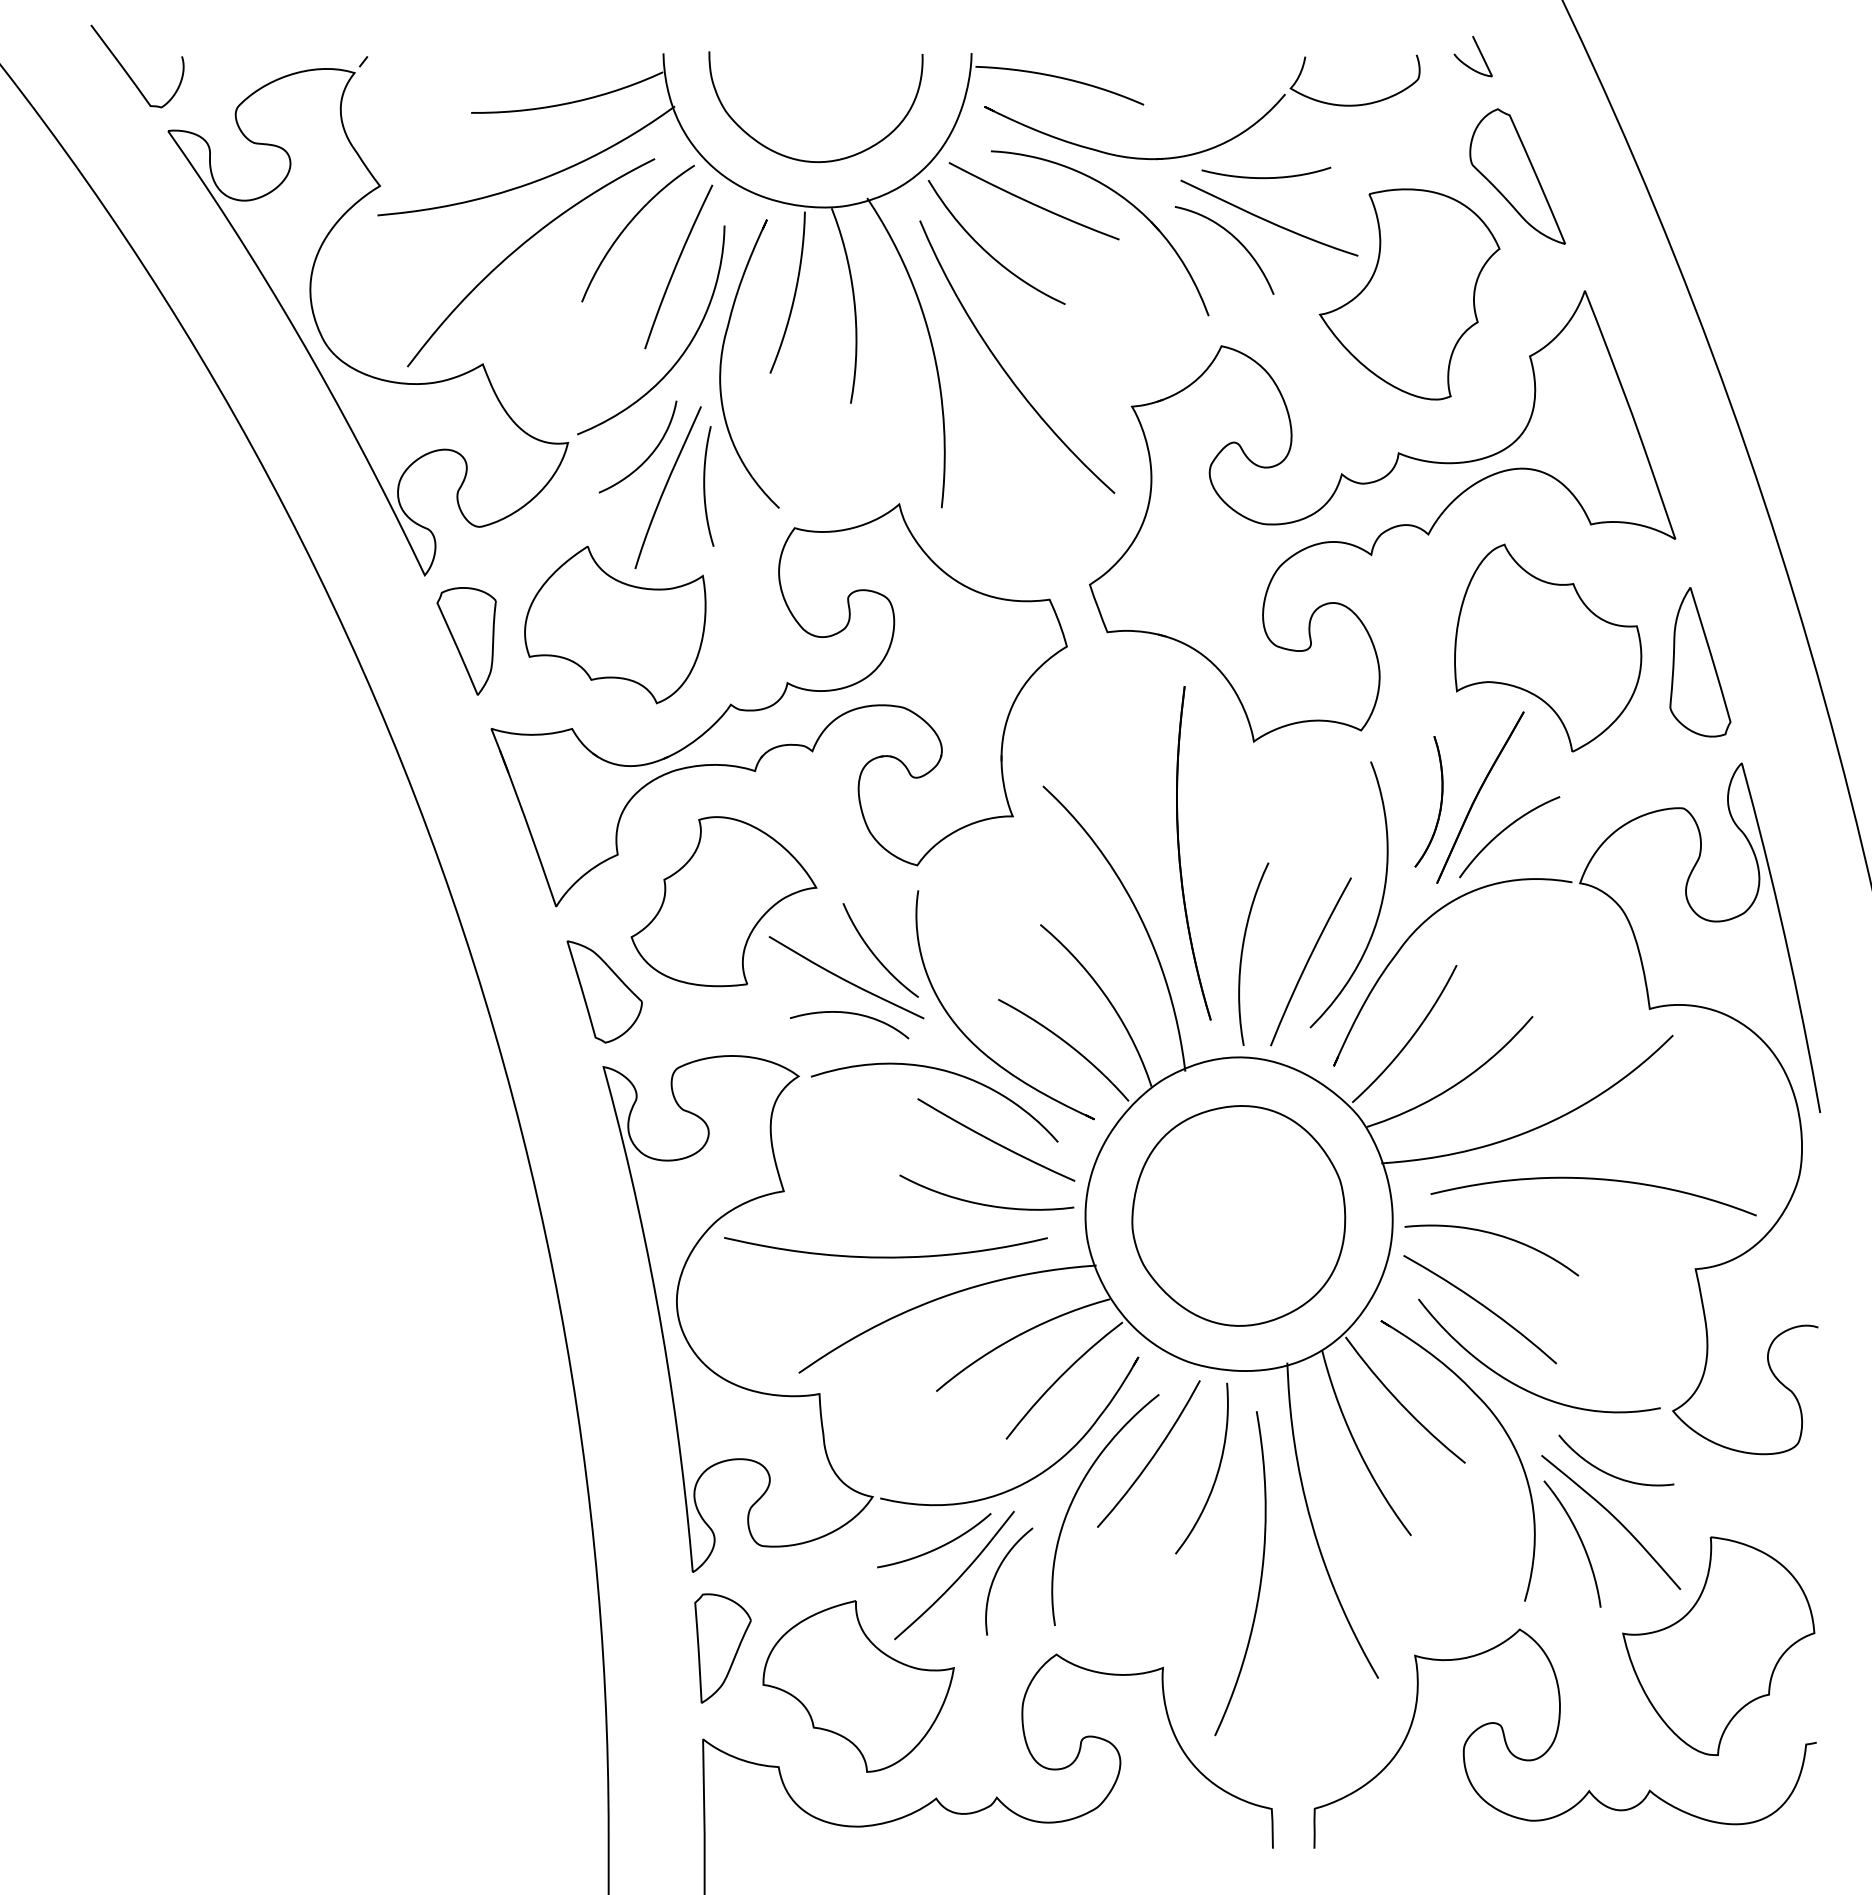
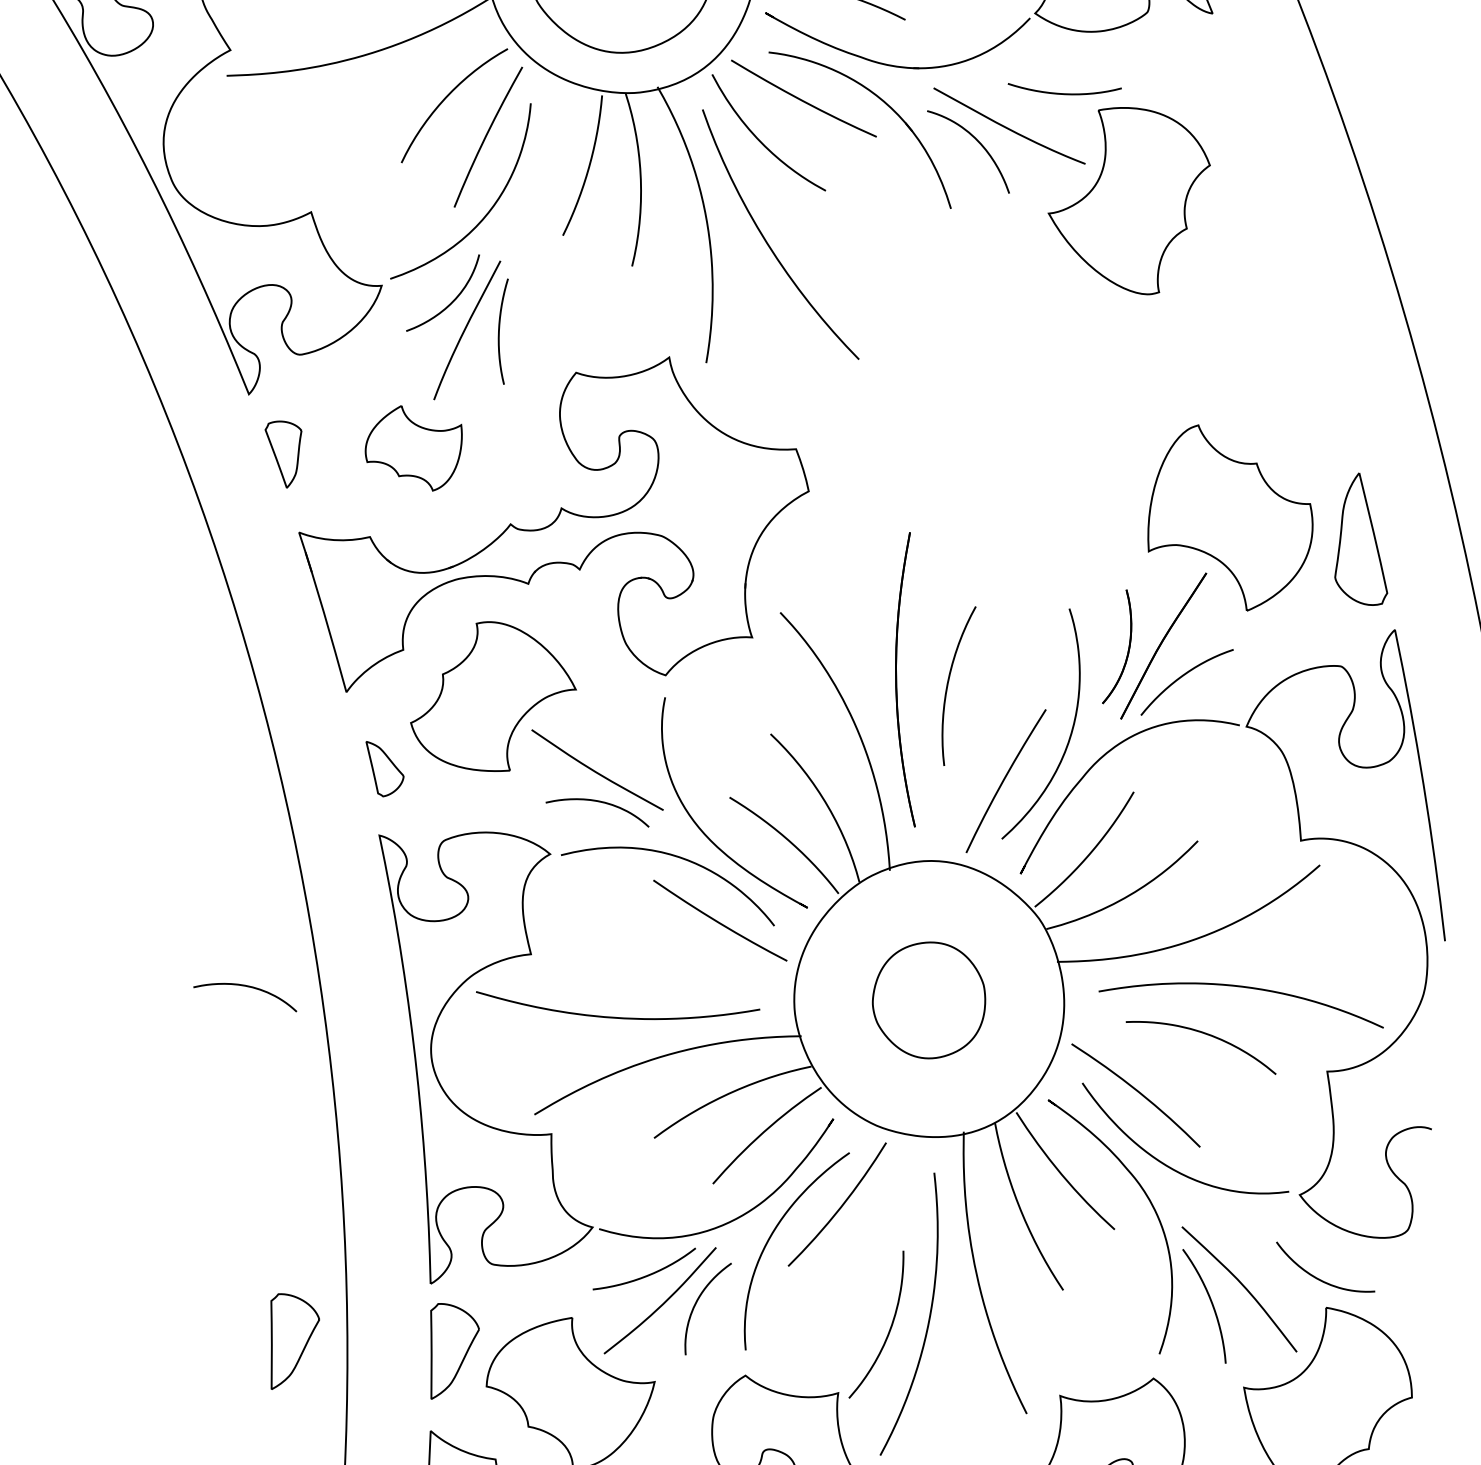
part: (1517, 176) -> (1229, 102), removed
curve: (1266, 177) -> (1064, 93), moved
curve: (518, 249) -> (348, 113), removed
curve: (722, 359) -> (521, 220), removed
part: (1382, 516) -> (1092, 394), removed
part: (615, 624) -> (413, 447), size x0.6
part: (466, 641) -> (281, 454), size x0.7
curve: (1243, 950) -> (949, 682), moved
curve: (875, 954) -> (624, 751), removed
part: (604, 991) -> (384, 769), size x0.6
curve: (983, 1203) -> (705, 975), removed
part: (1238, 1215) -> (928, 999), size x0.6
curve: (1495, 1235) -> (1205, 1034), moved
curve: (464, 1248) -> (247, 987), added
curve: (1216, 1473) -> (889, 1329), moved
curve: (1609, 1473) -> (1318, 1278), moved
part: (540, 1648) -> (292, 1342), added

